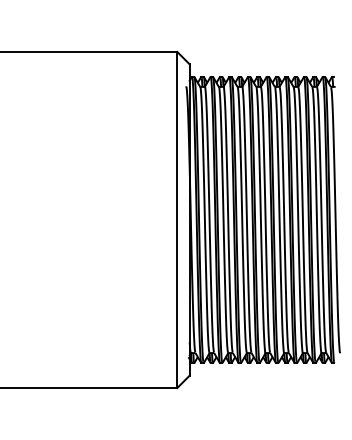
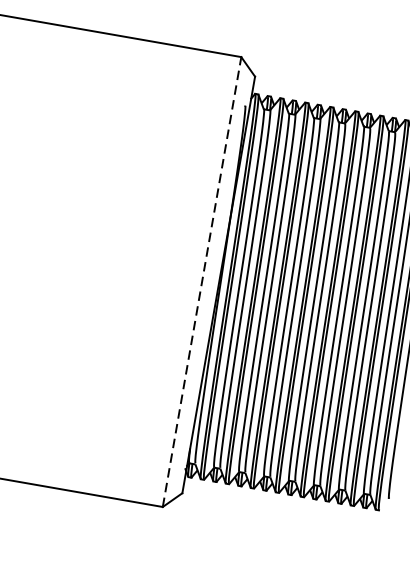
line: (177, 219) -> (202, 281), solid -> dashed

